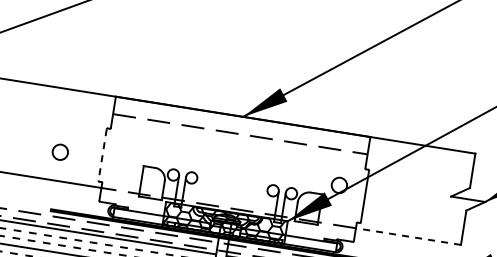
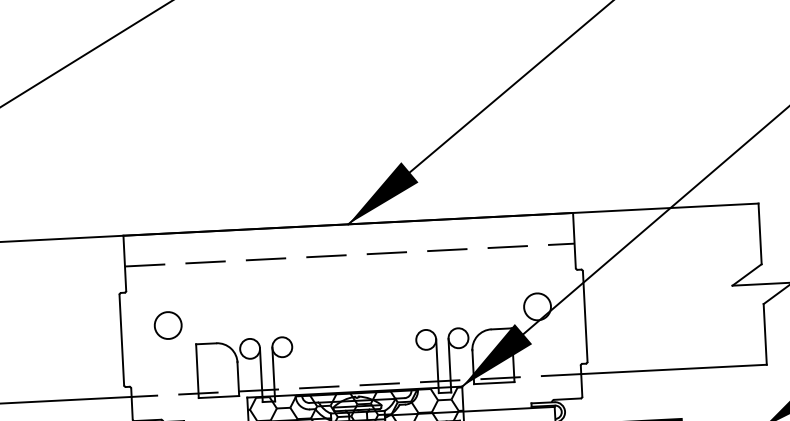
circle: (59, 151) -> (166, 324), moved
line: (102, 154) -> (121, 339), dashed -> solid
line: (407, 236) -> (672, 369), dashed -> solid

